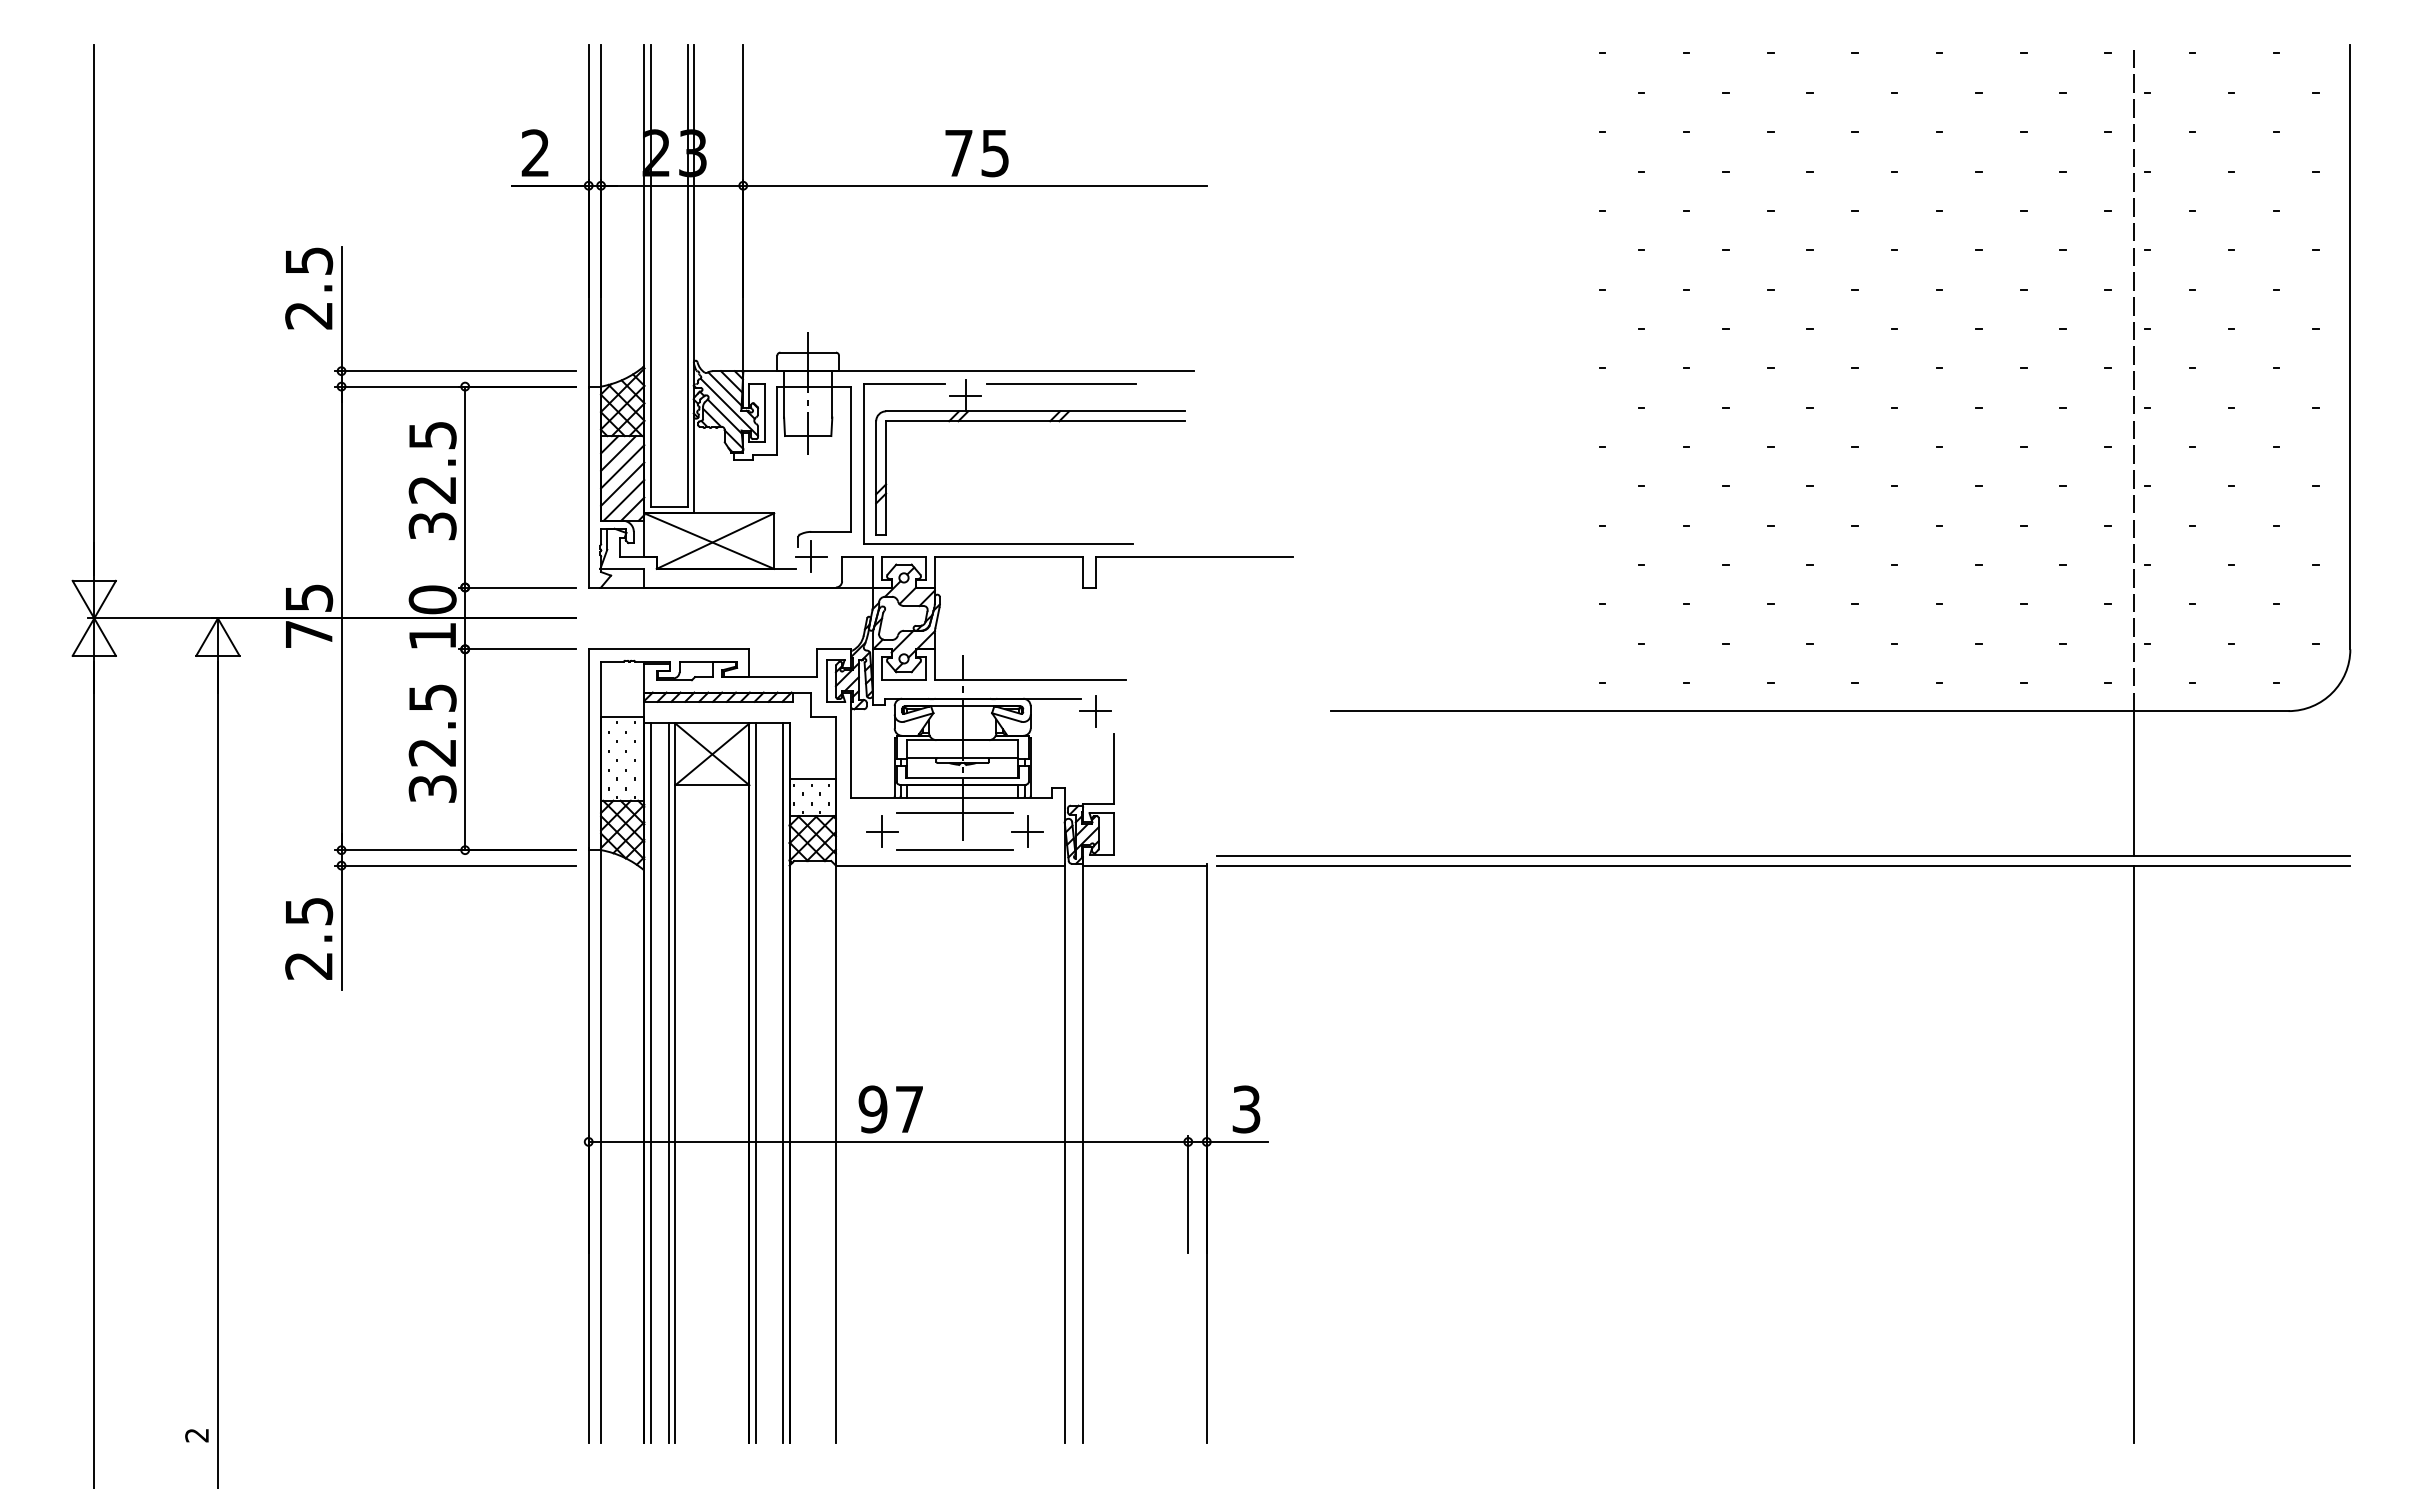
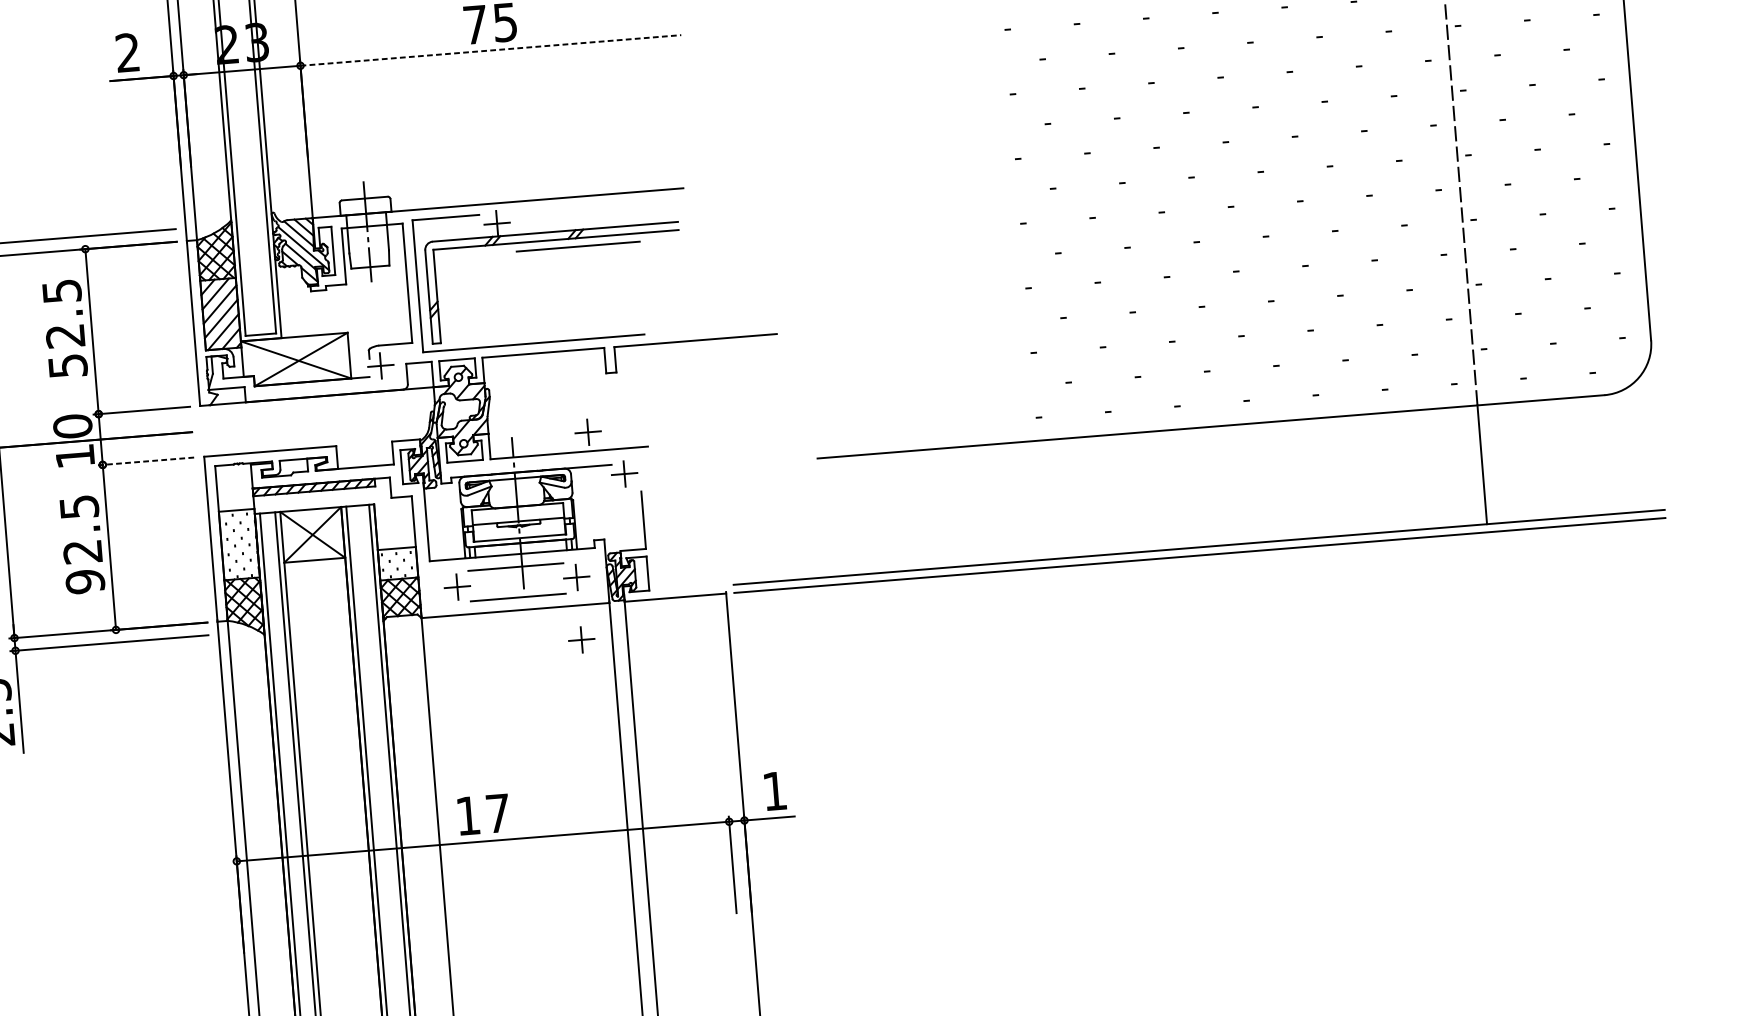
line: (975, 185) -> (491, 50), solid -> dashed
line: (1061, 383) -> (578, 246), moved
text: (432, 525) -> (67, 365), 32.5 -> 52.5
line: (517, 649) -> (145, 461), solid -> dashed
part: (1055, 657) -> (588, 432), added
text: (432, 788) -> (85, 581), 32.5 -> 92.5
part: (1027, 907) -> (581, 639), added
text: (872, 1109) -> (467, 815), 97 -> 17
text: (1246, 1109) -> (774, 791), 3 -> 1
line: (2133, 1153) -> (1506, 768), removed

